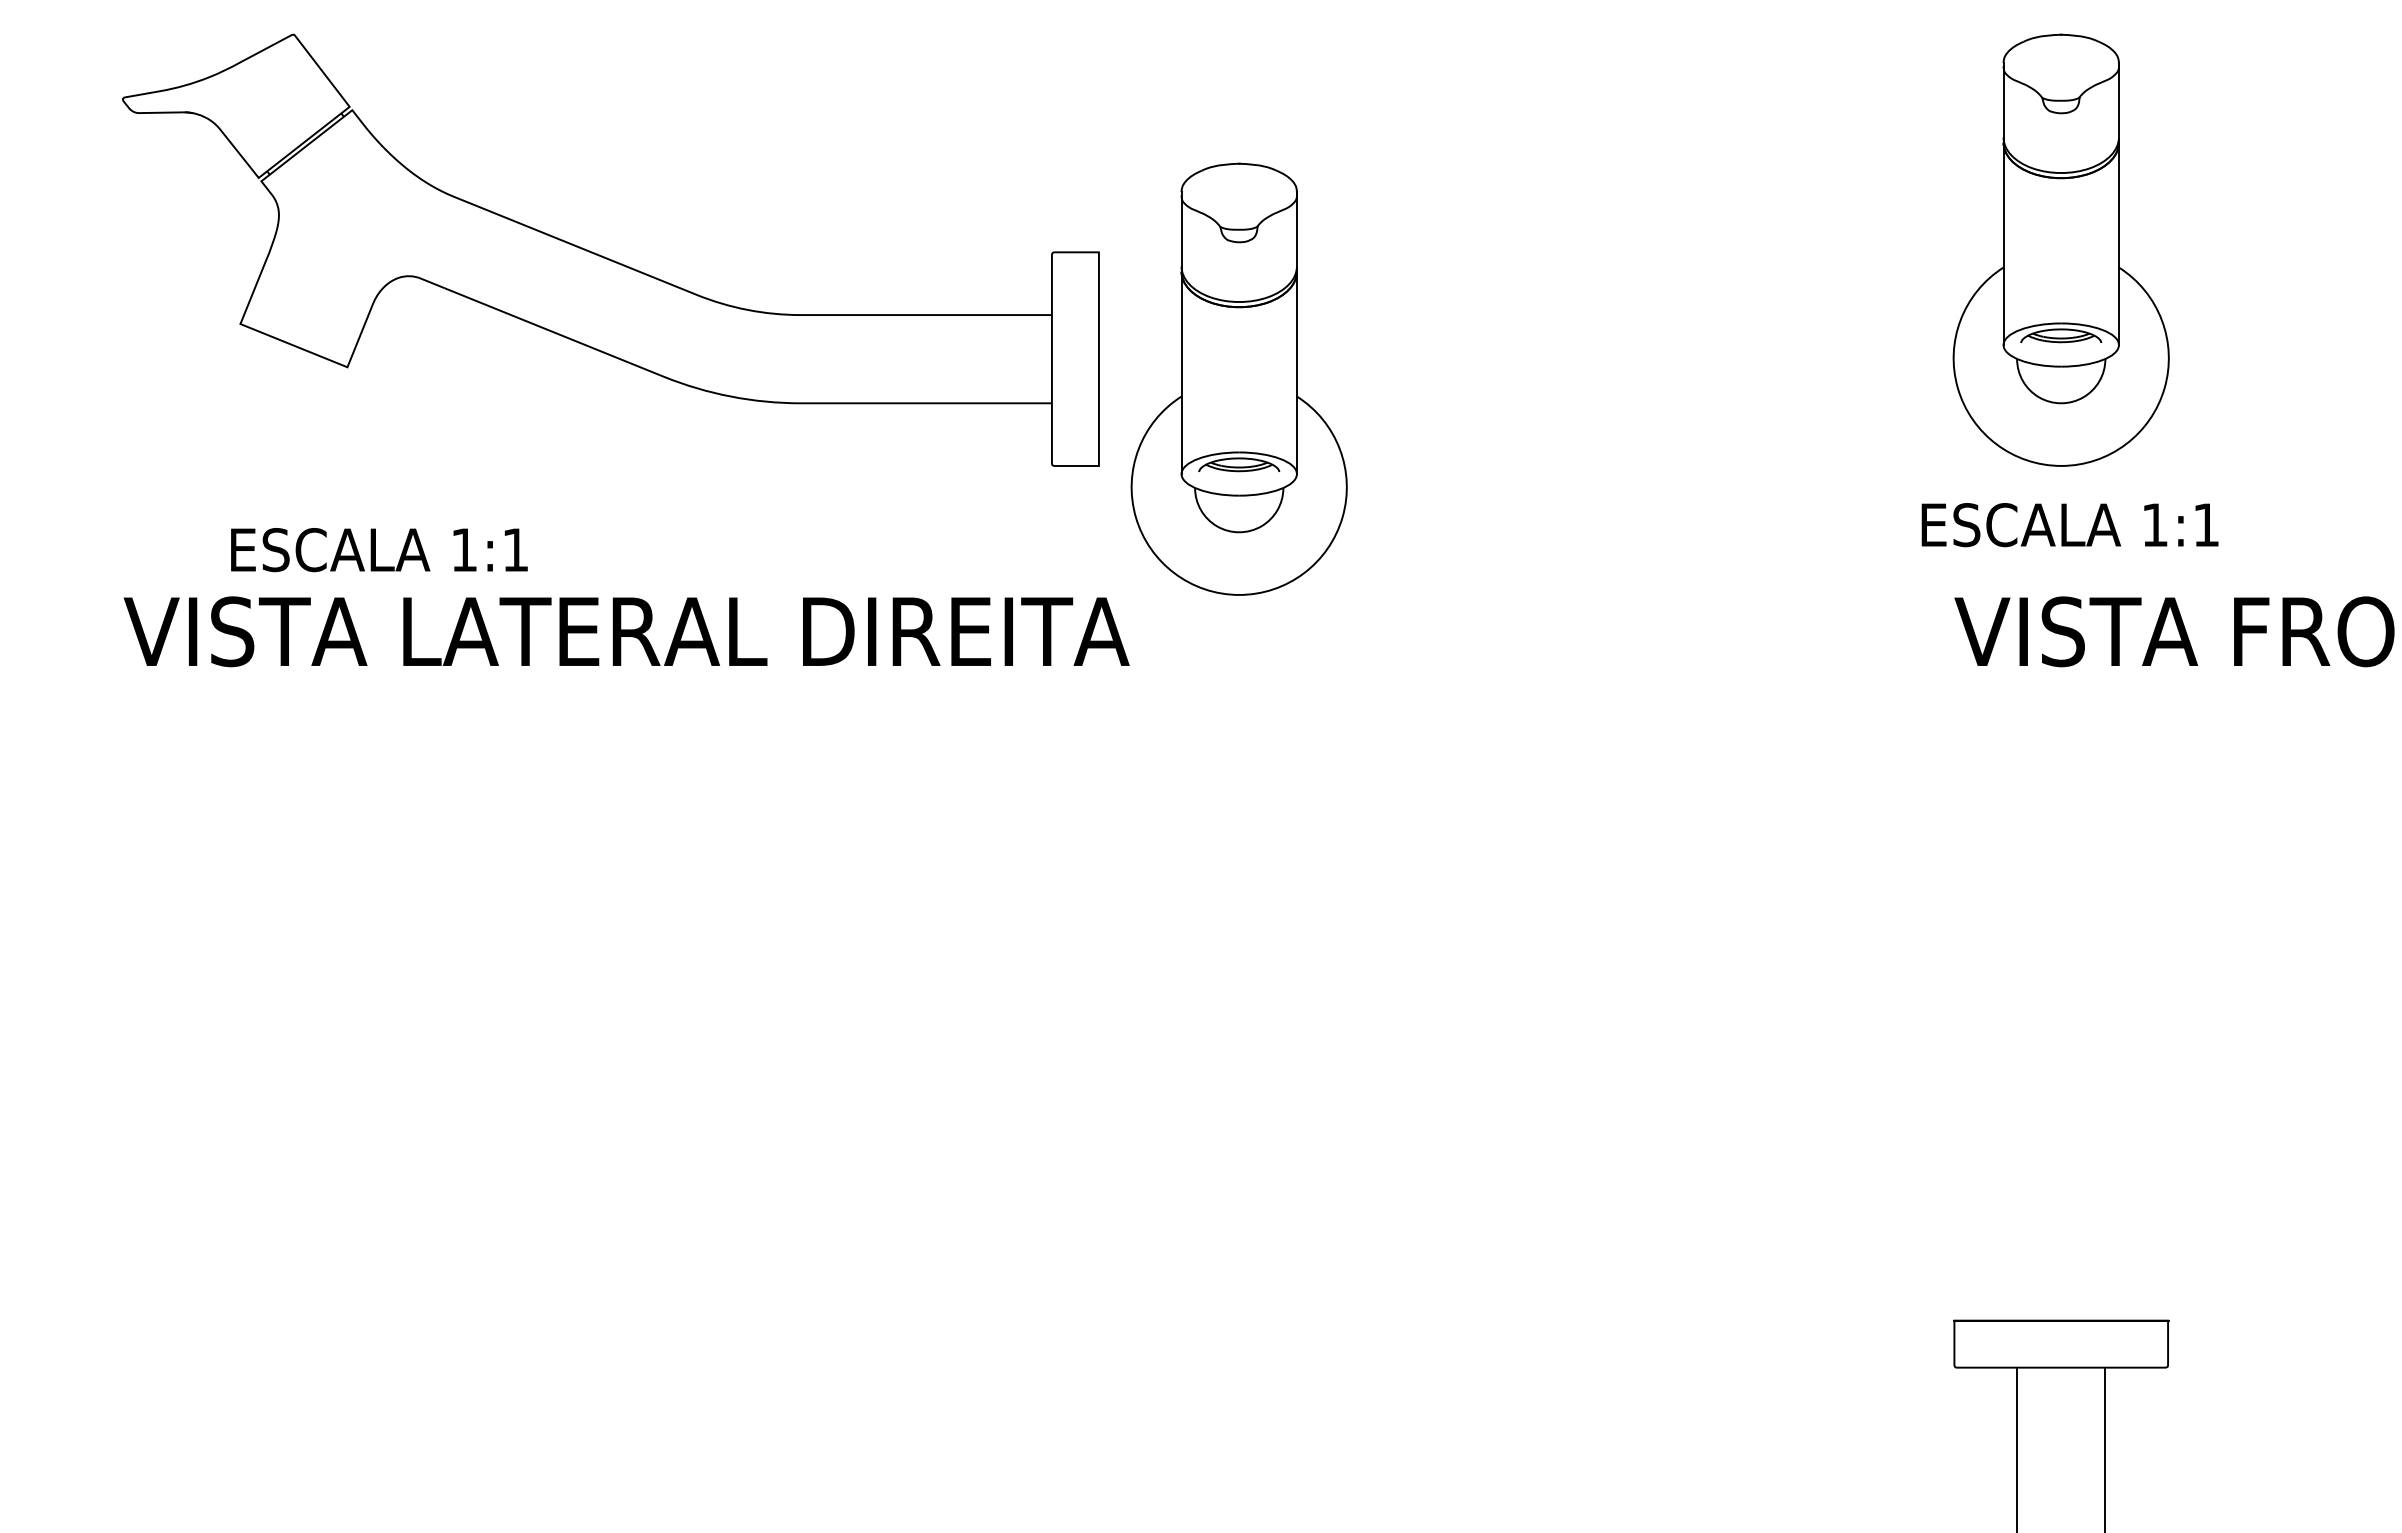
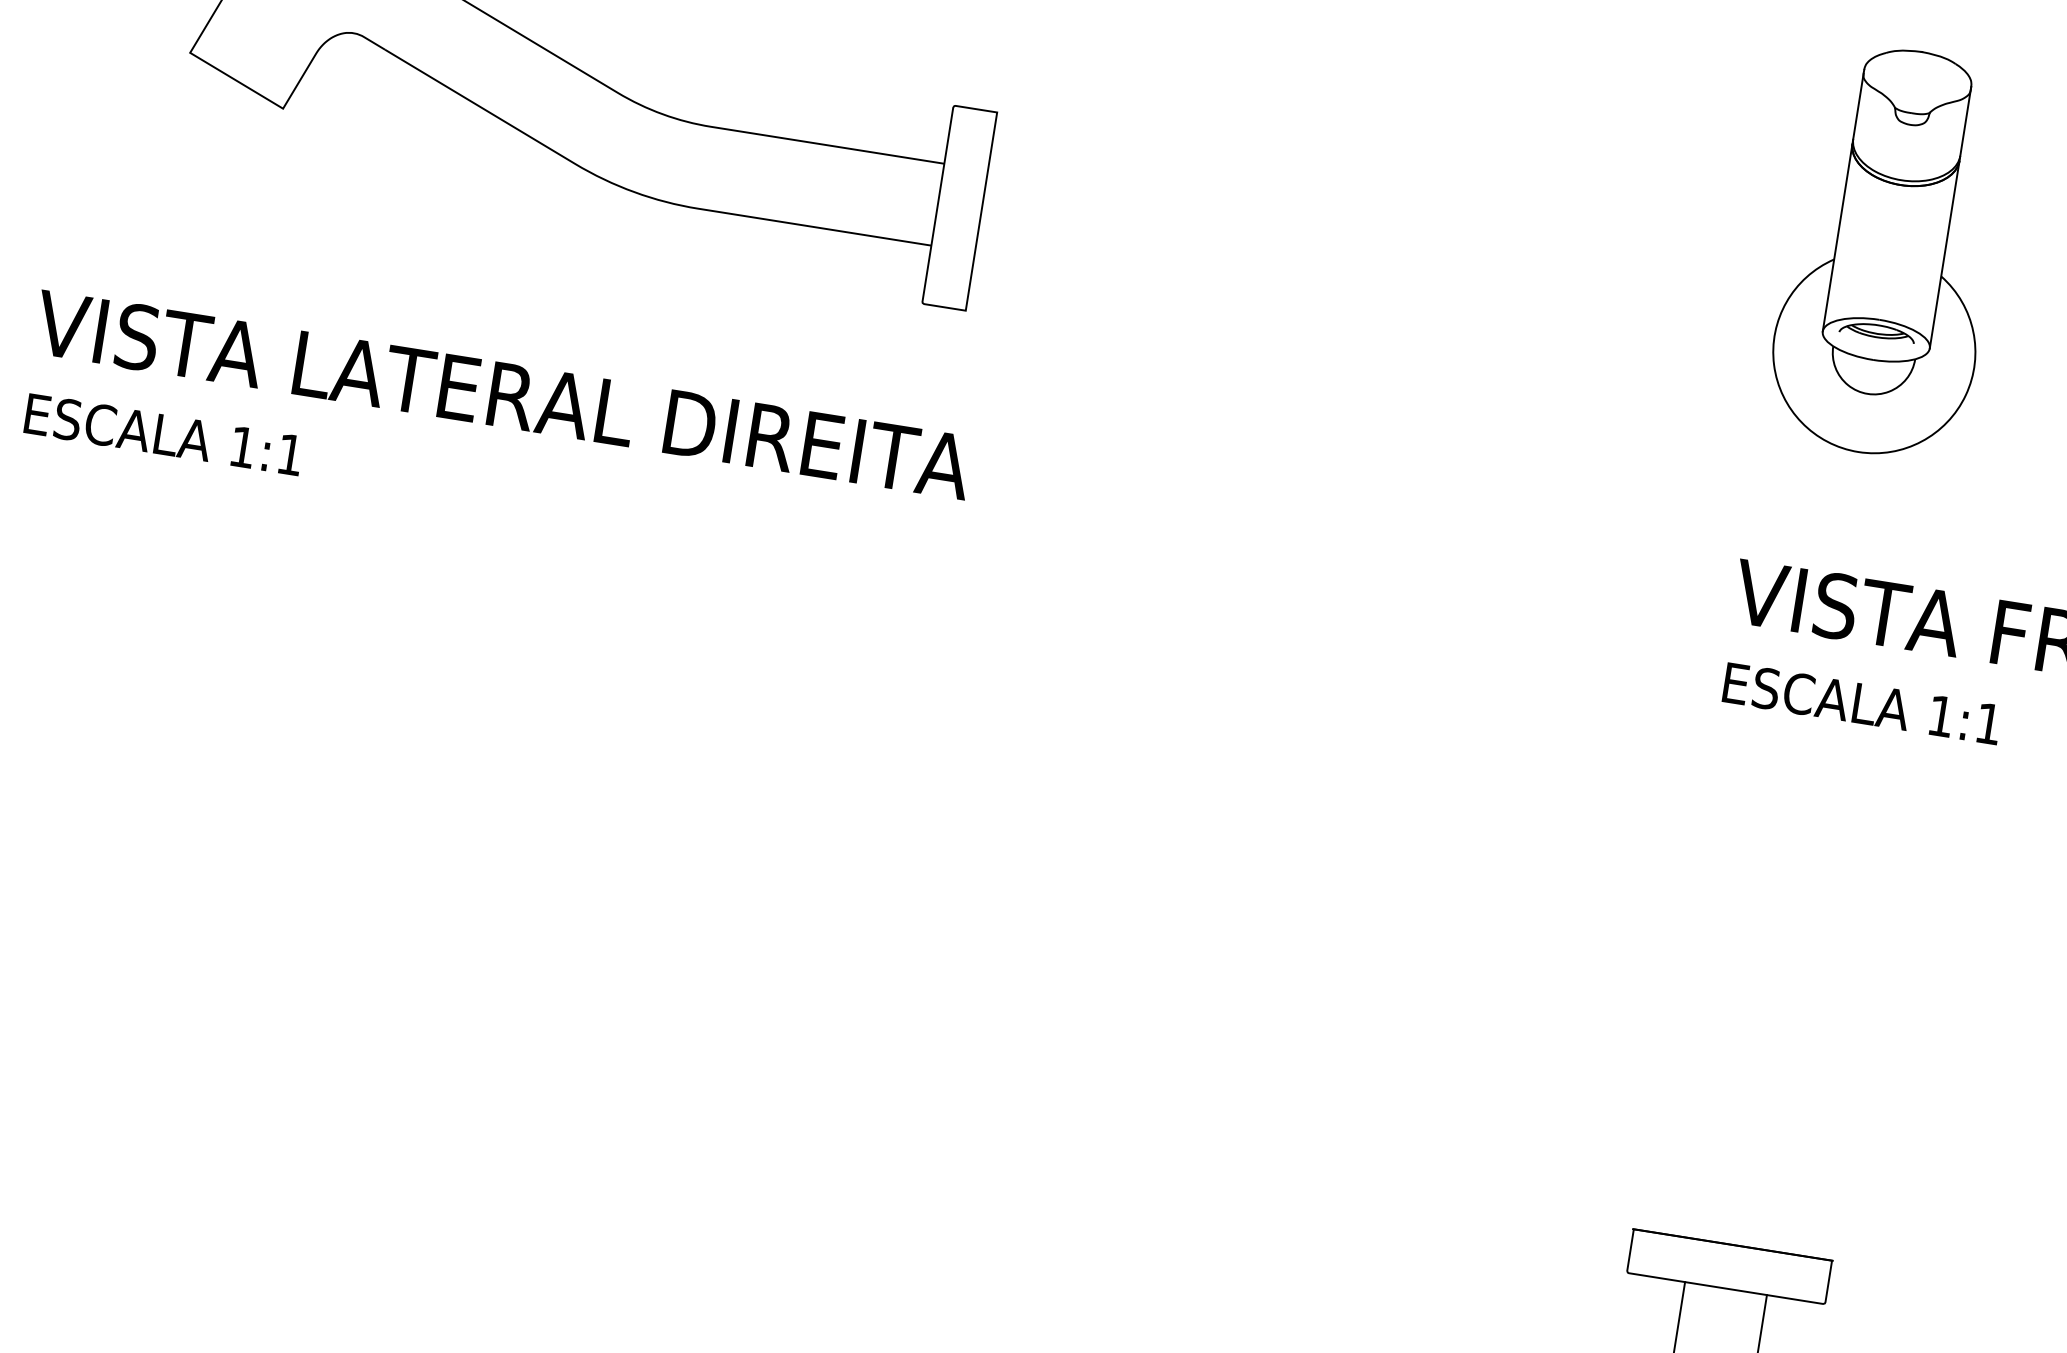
part: (1238, 378) -> (1108, 250), removed
text: (2069, 525) -> (1861, 704), moved
text: (379, 550) -> (163, 435), moved

